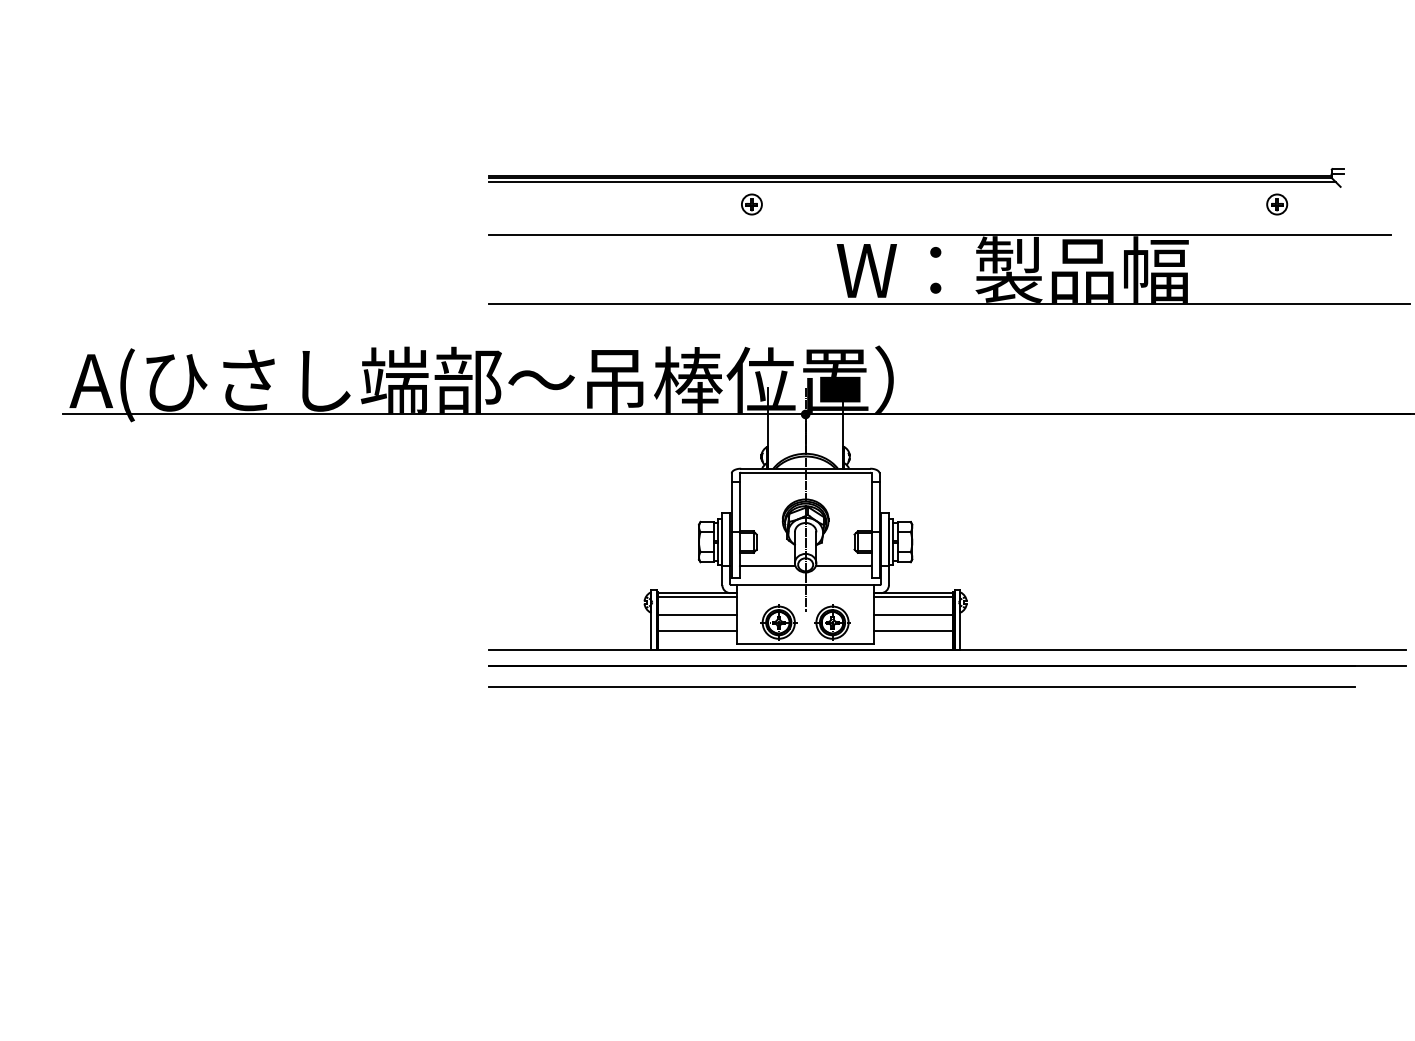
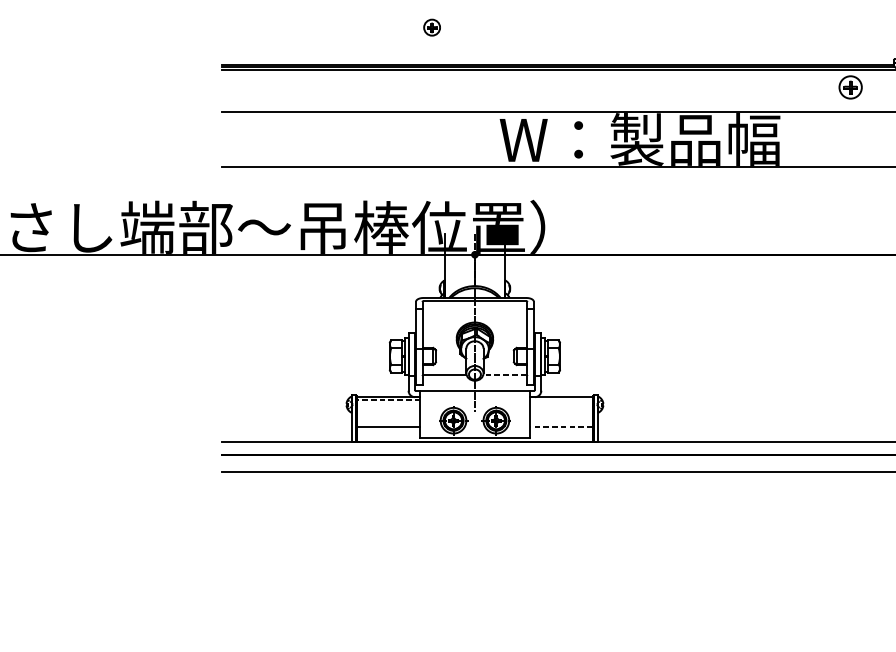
part: (751, 204) -> (431, 27), moved
part: (1277, 204) -> (851, 87), size x1.4
line: (843, 565) -> (505, 375), solid -> dashed
line: (697, 597) -> (388, 400), solid -> dashed
line: (913, 597) -> (560, 400), removed
line: (697, 614) -> (388, 414), removed
line: (913, 614) -> (560, 414), removed
line: (913, 630) -> (560, 426), solid -> dashed

